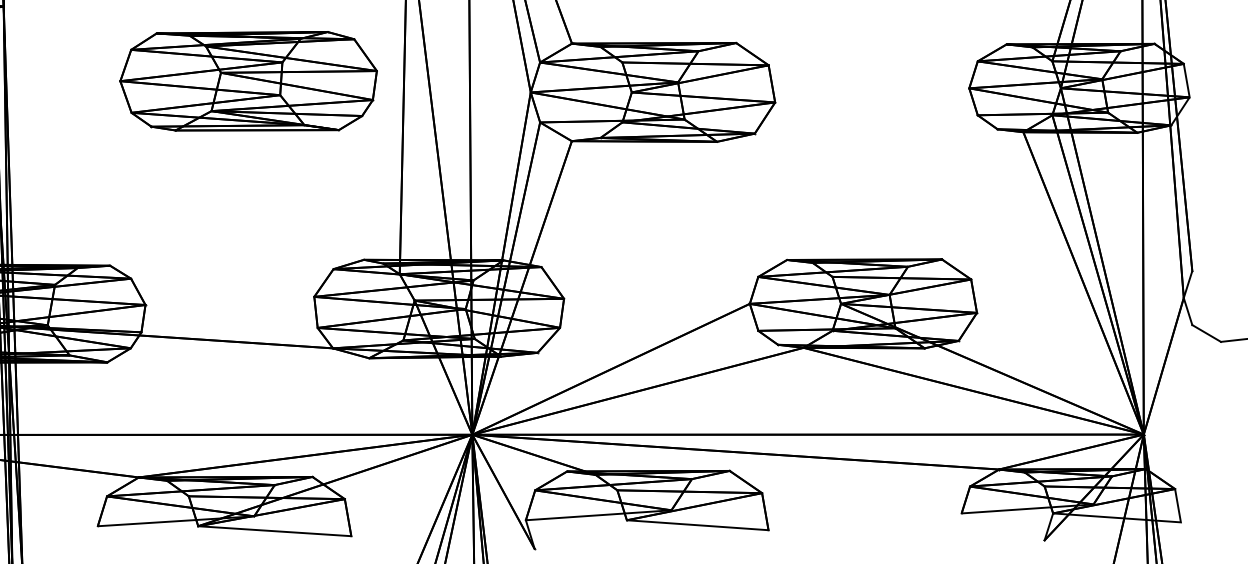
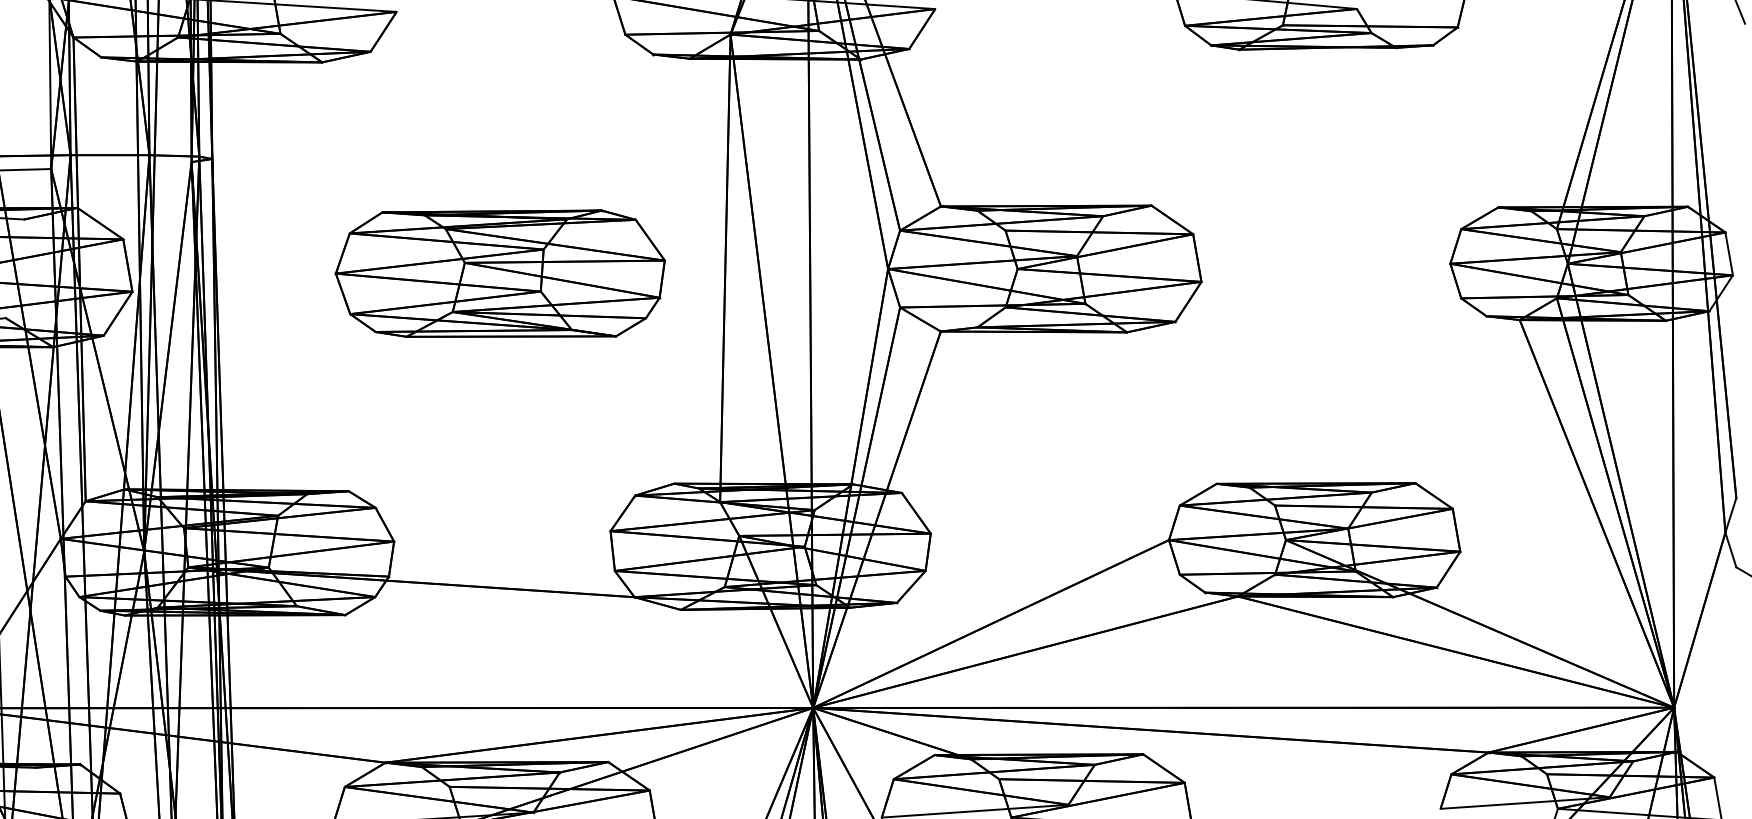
part: (247, 81) -> (499, 273), moved

